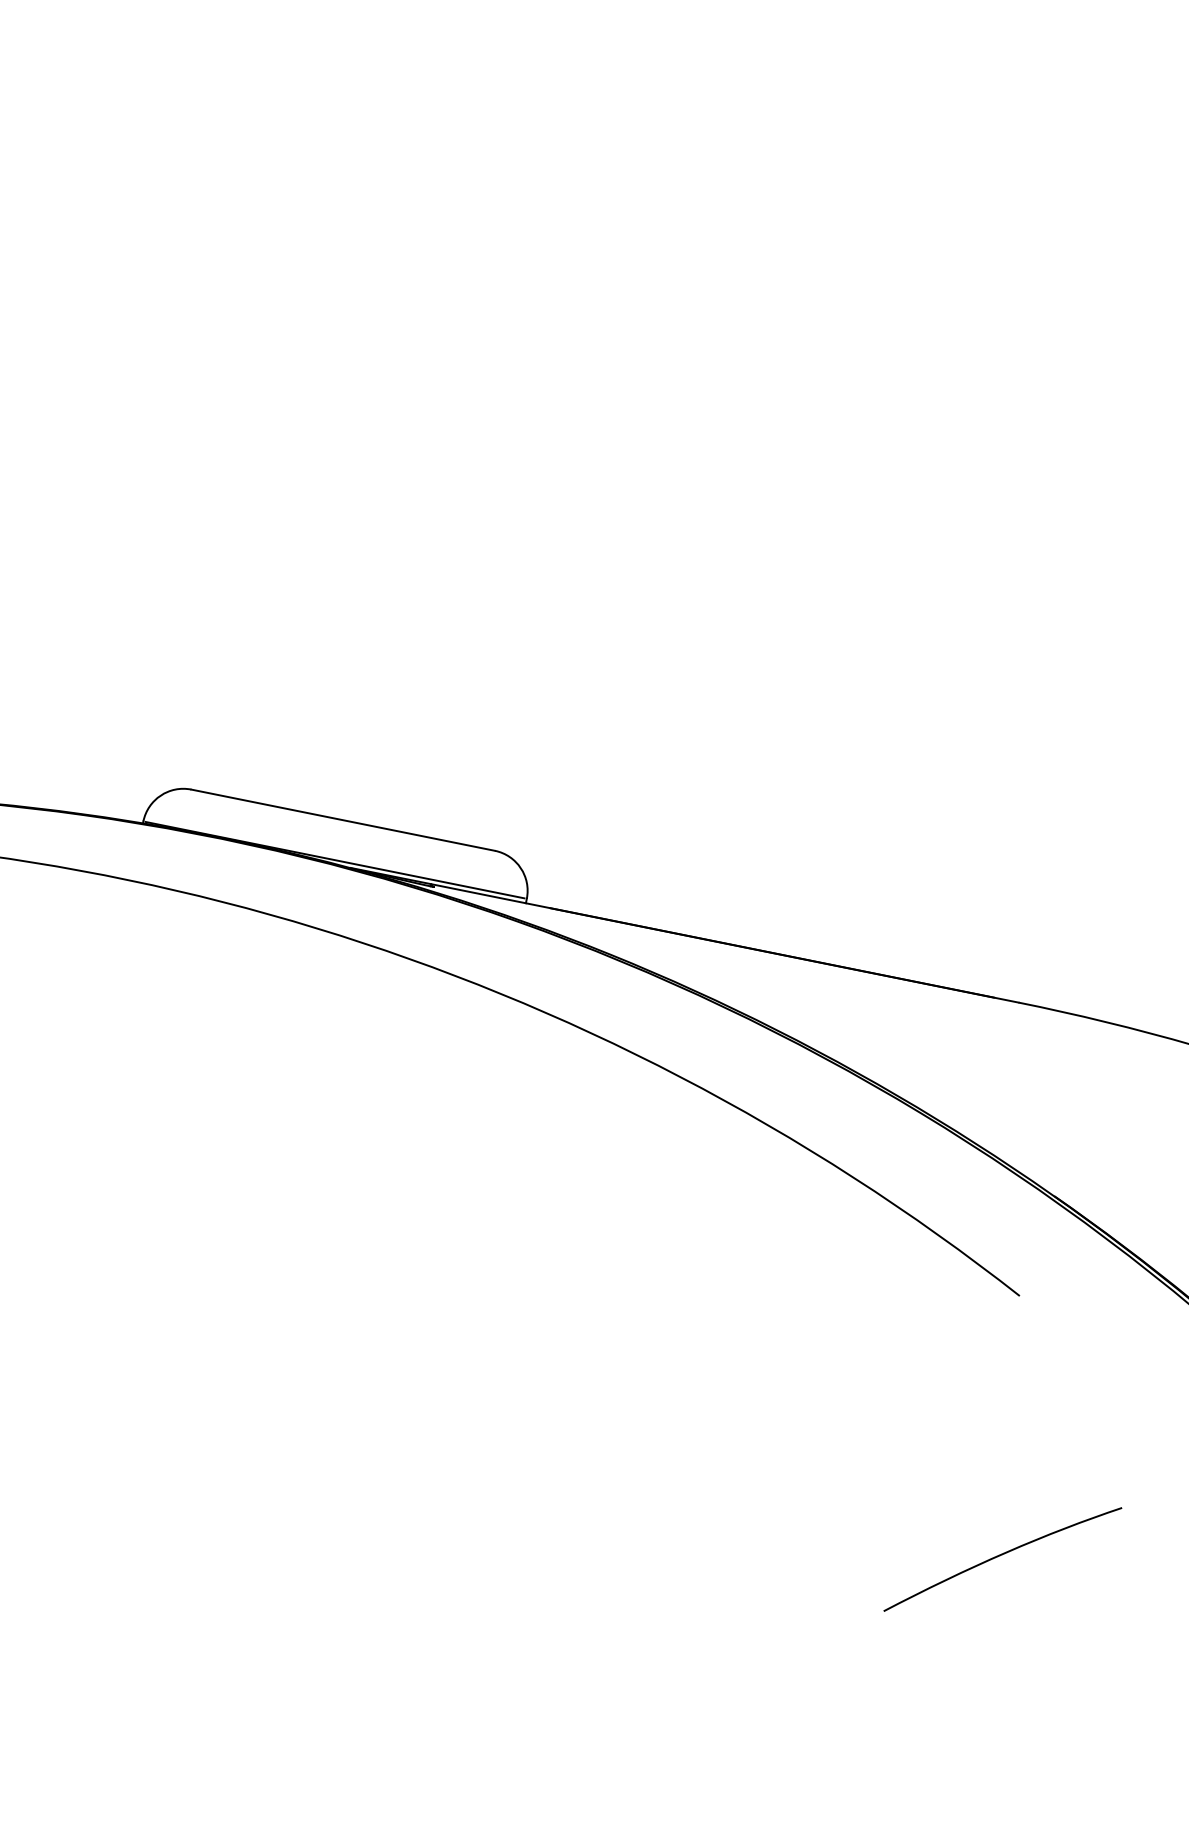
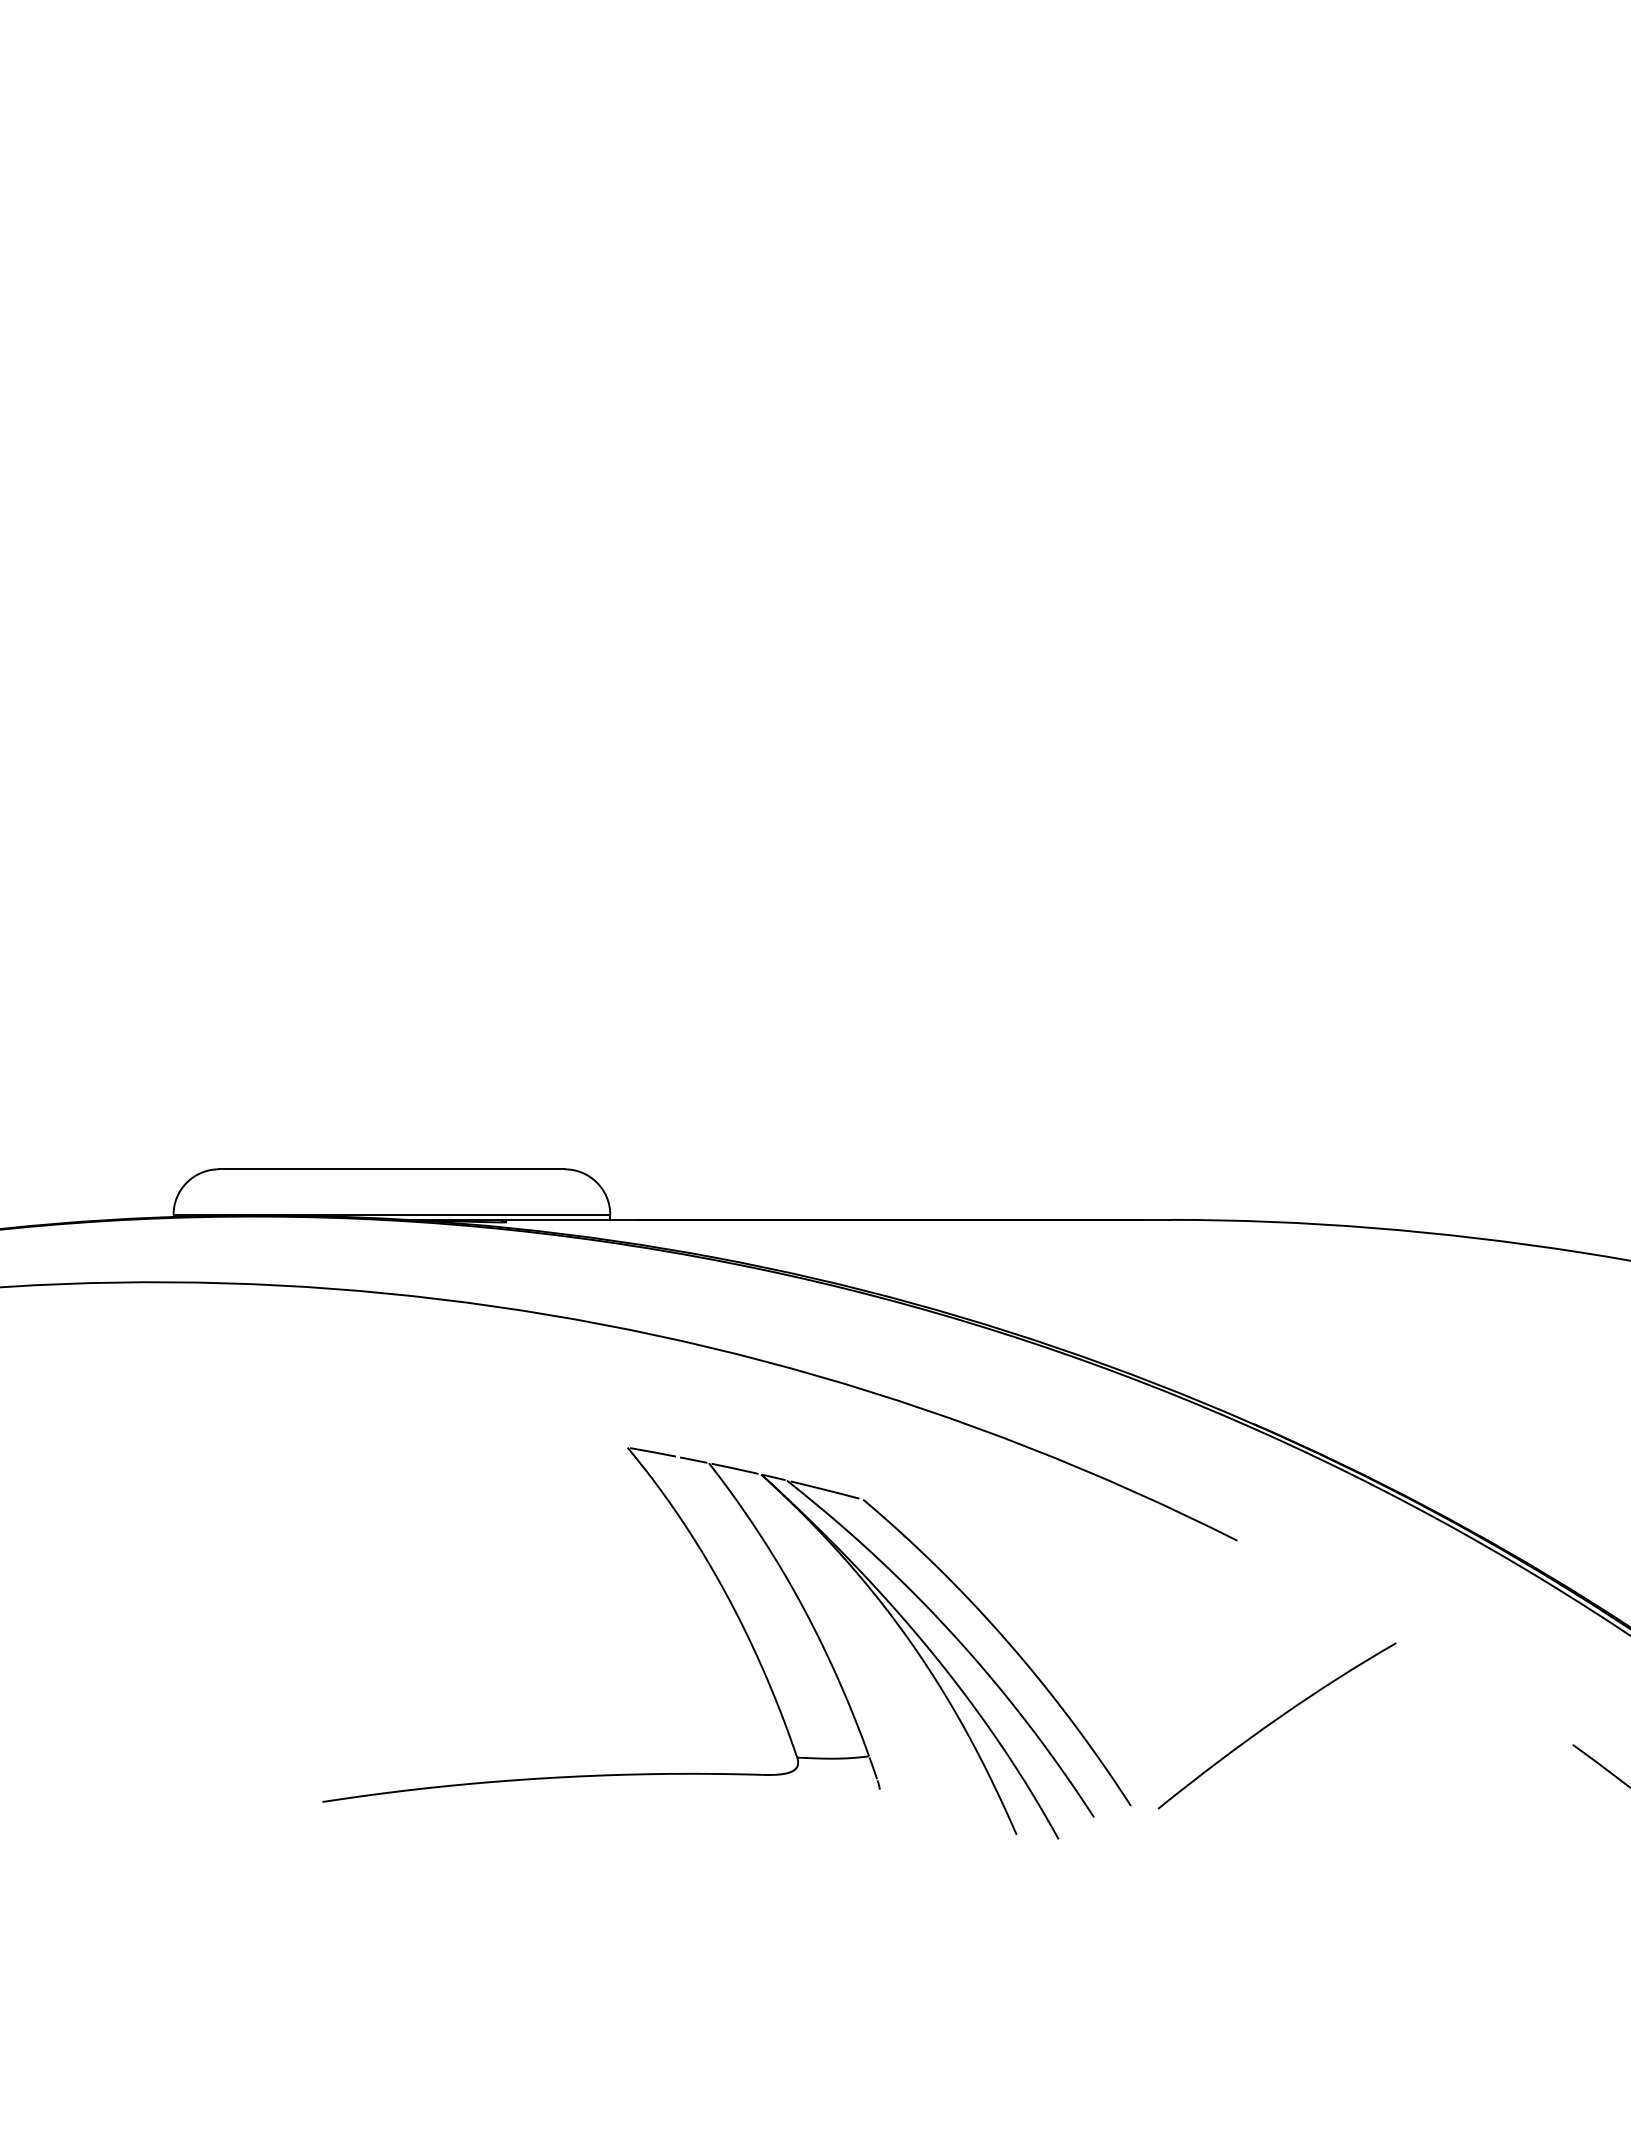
part: (571, 1291) -> (745, 1634), added
curve: (1001, 1556) -> (1274, 1722), moved

